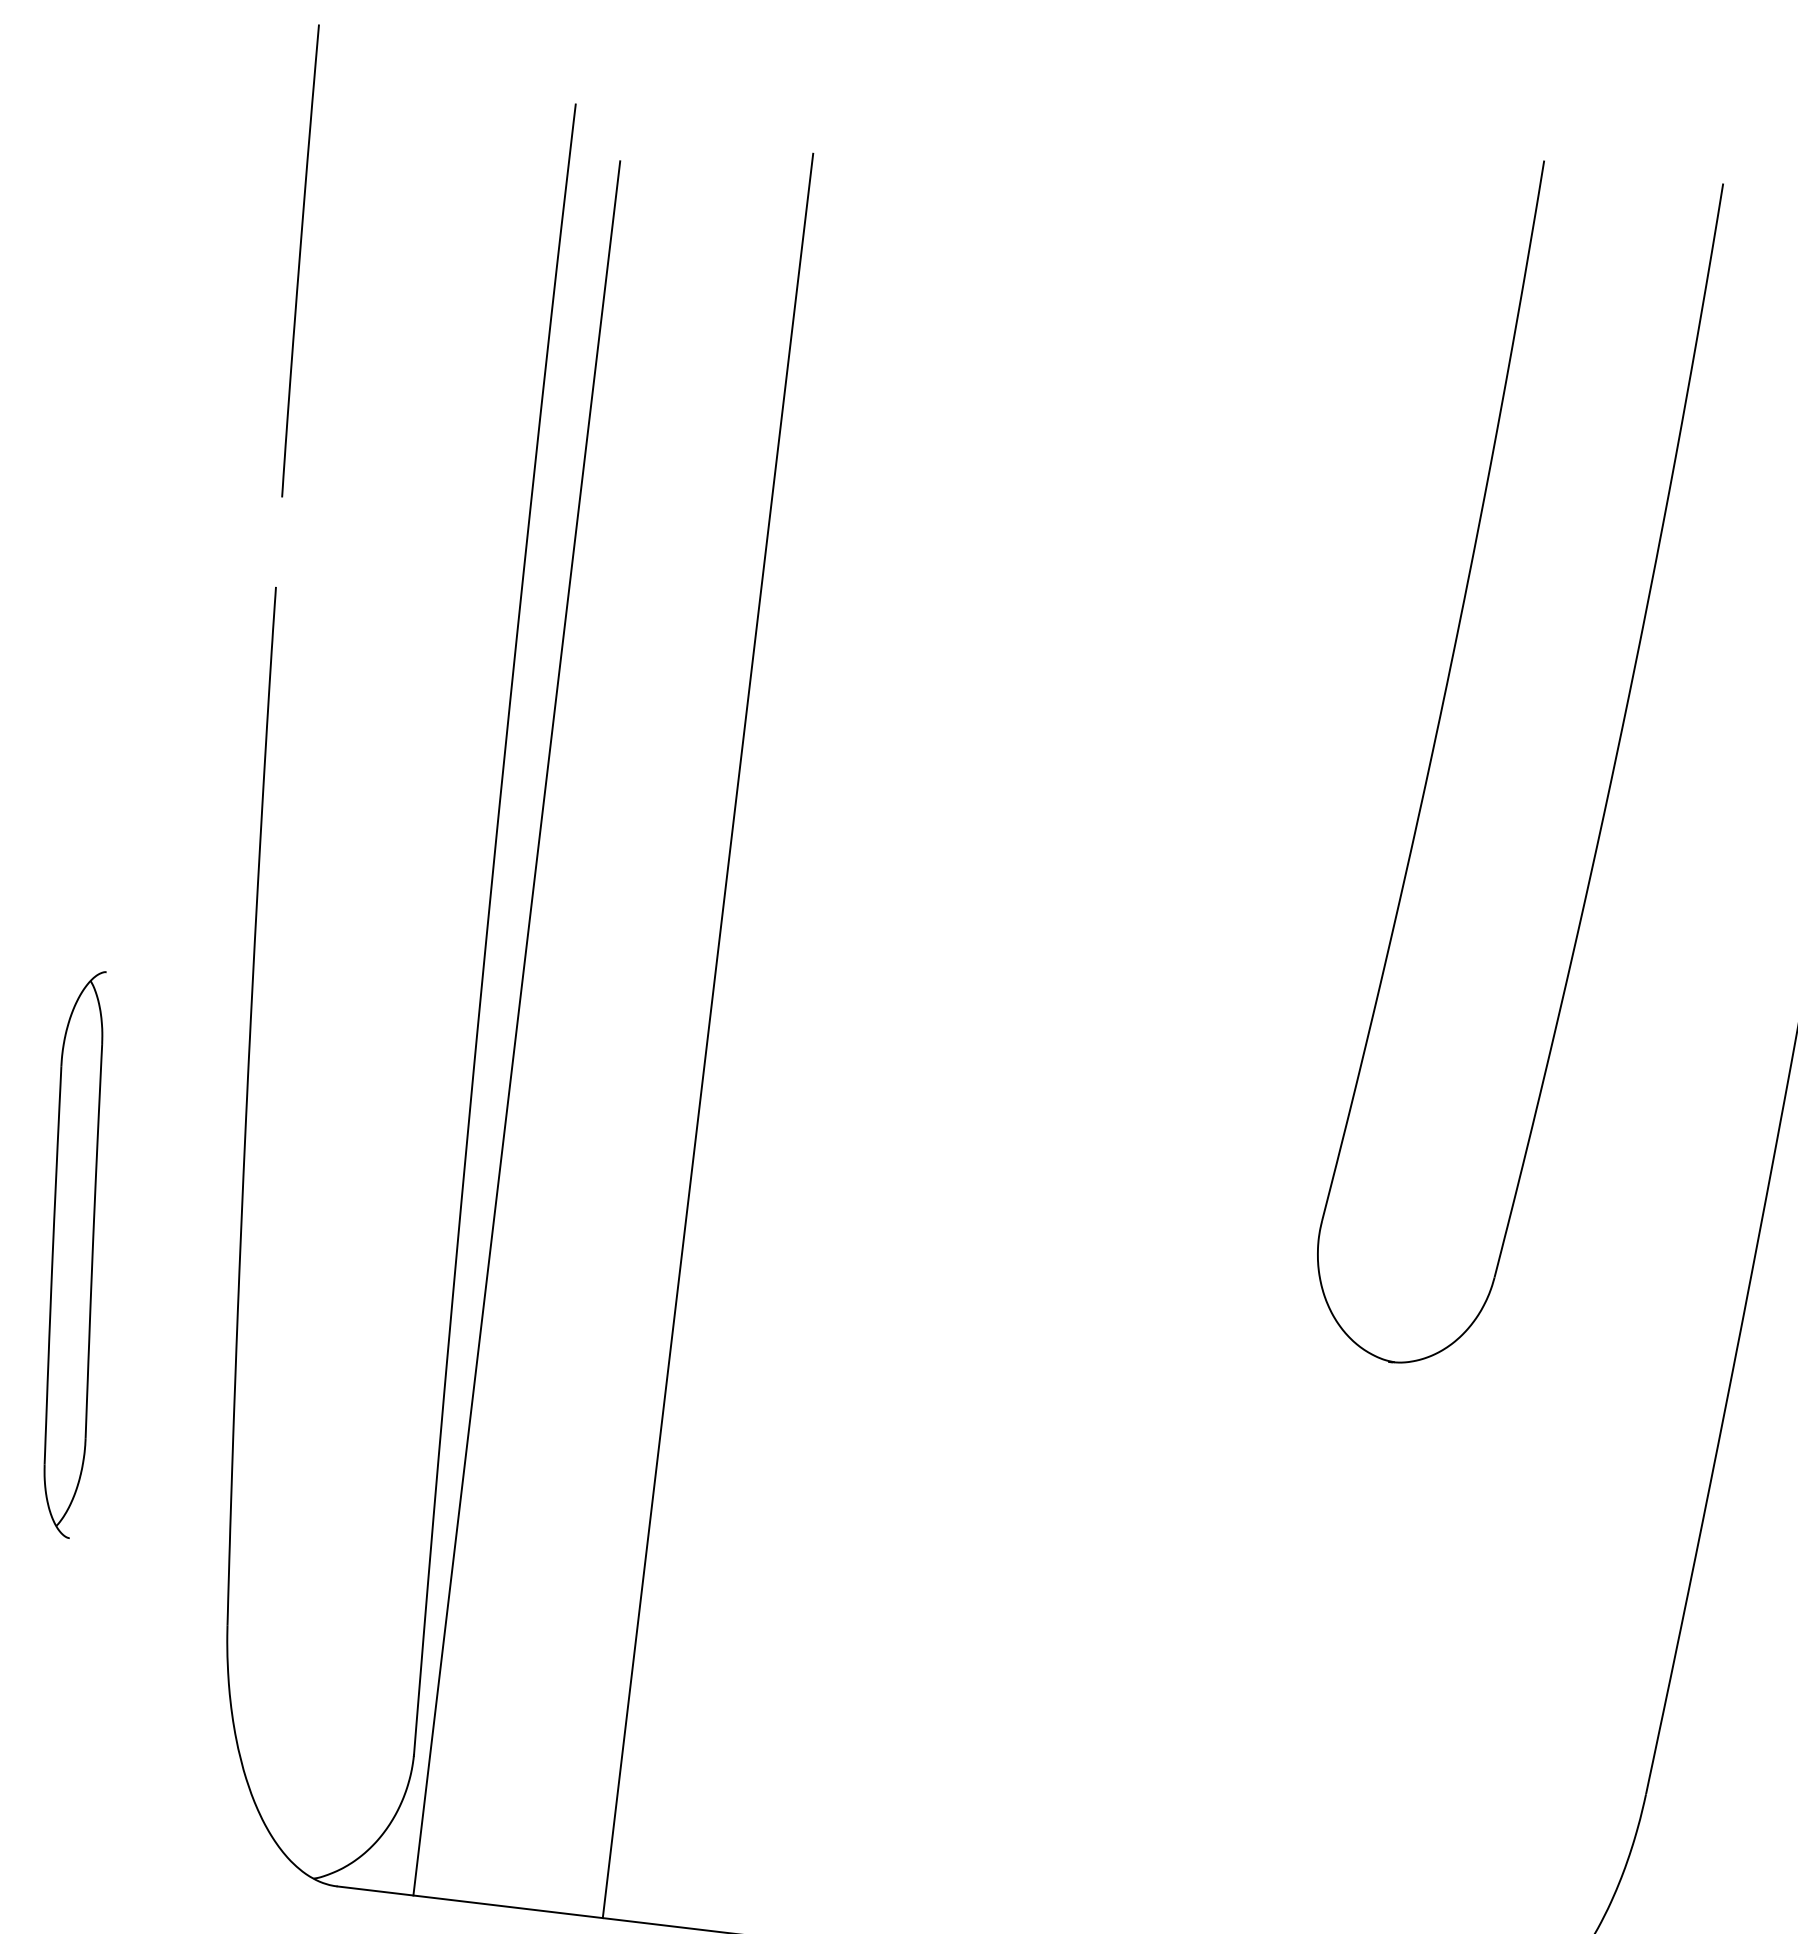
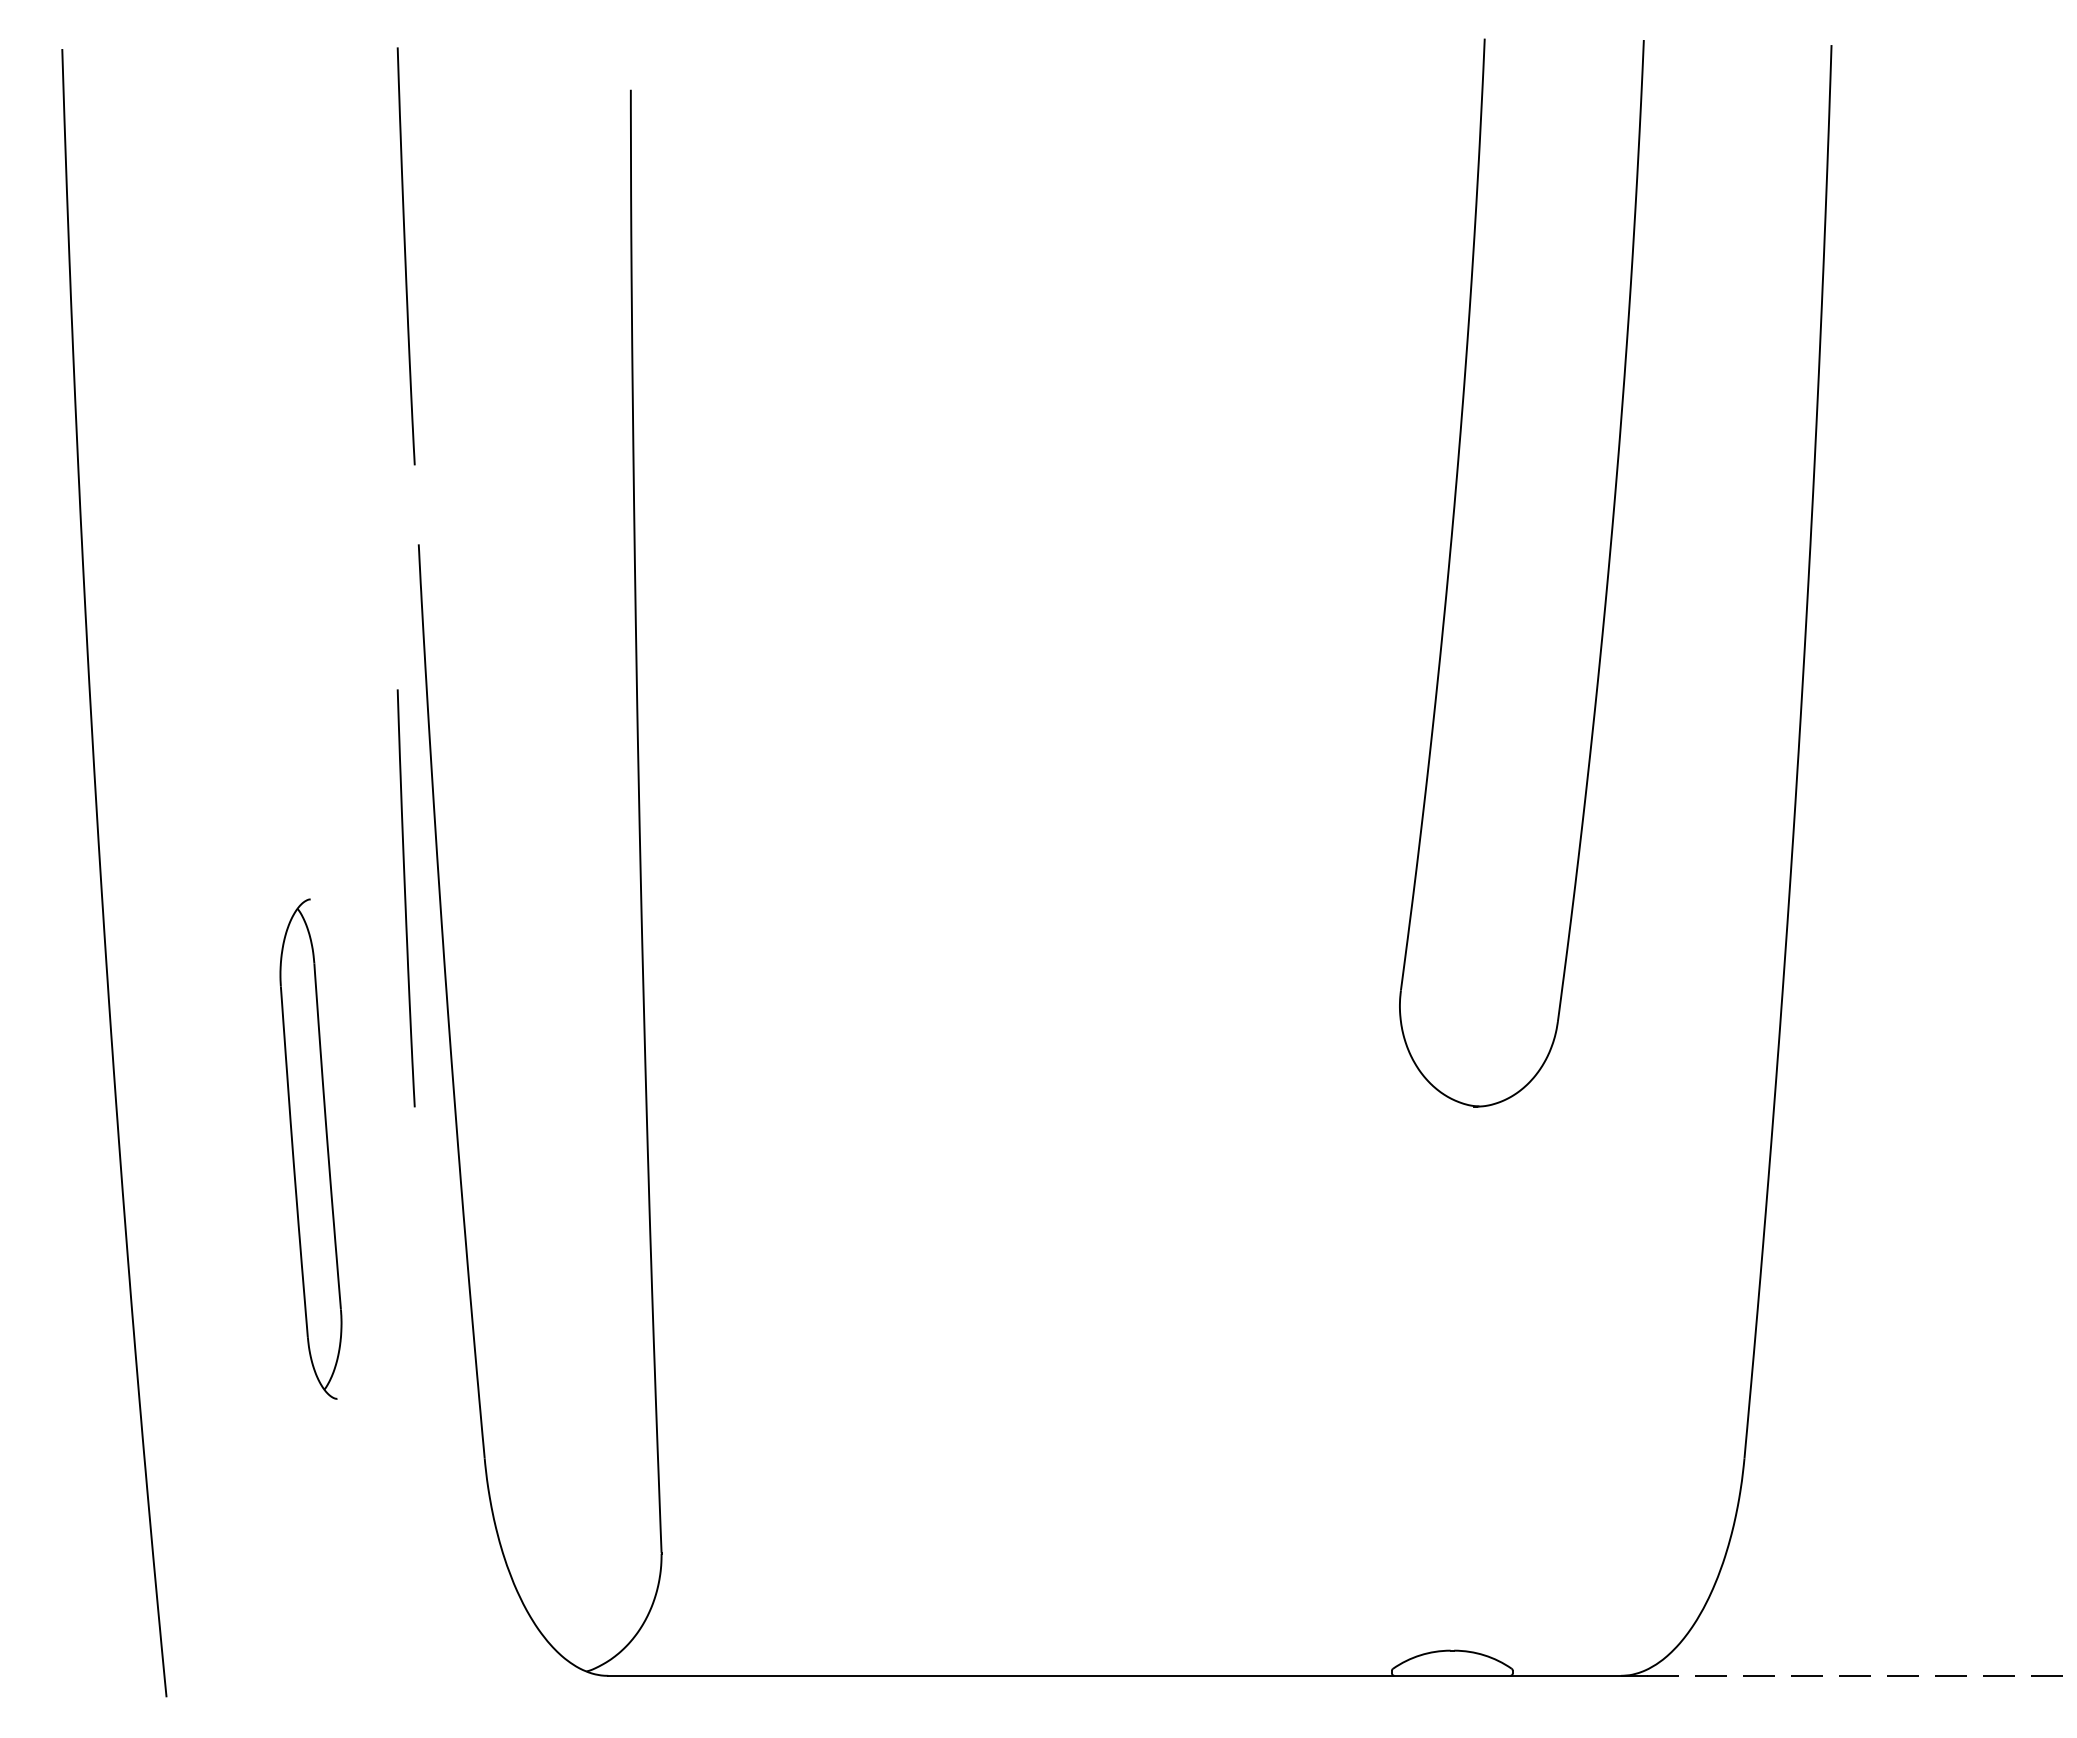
curve: (213, 983) -> (405, 898), added
line: (516, 1028) -> (675, 905), removed
line: (707, 1035) -> (843, 892), removed

